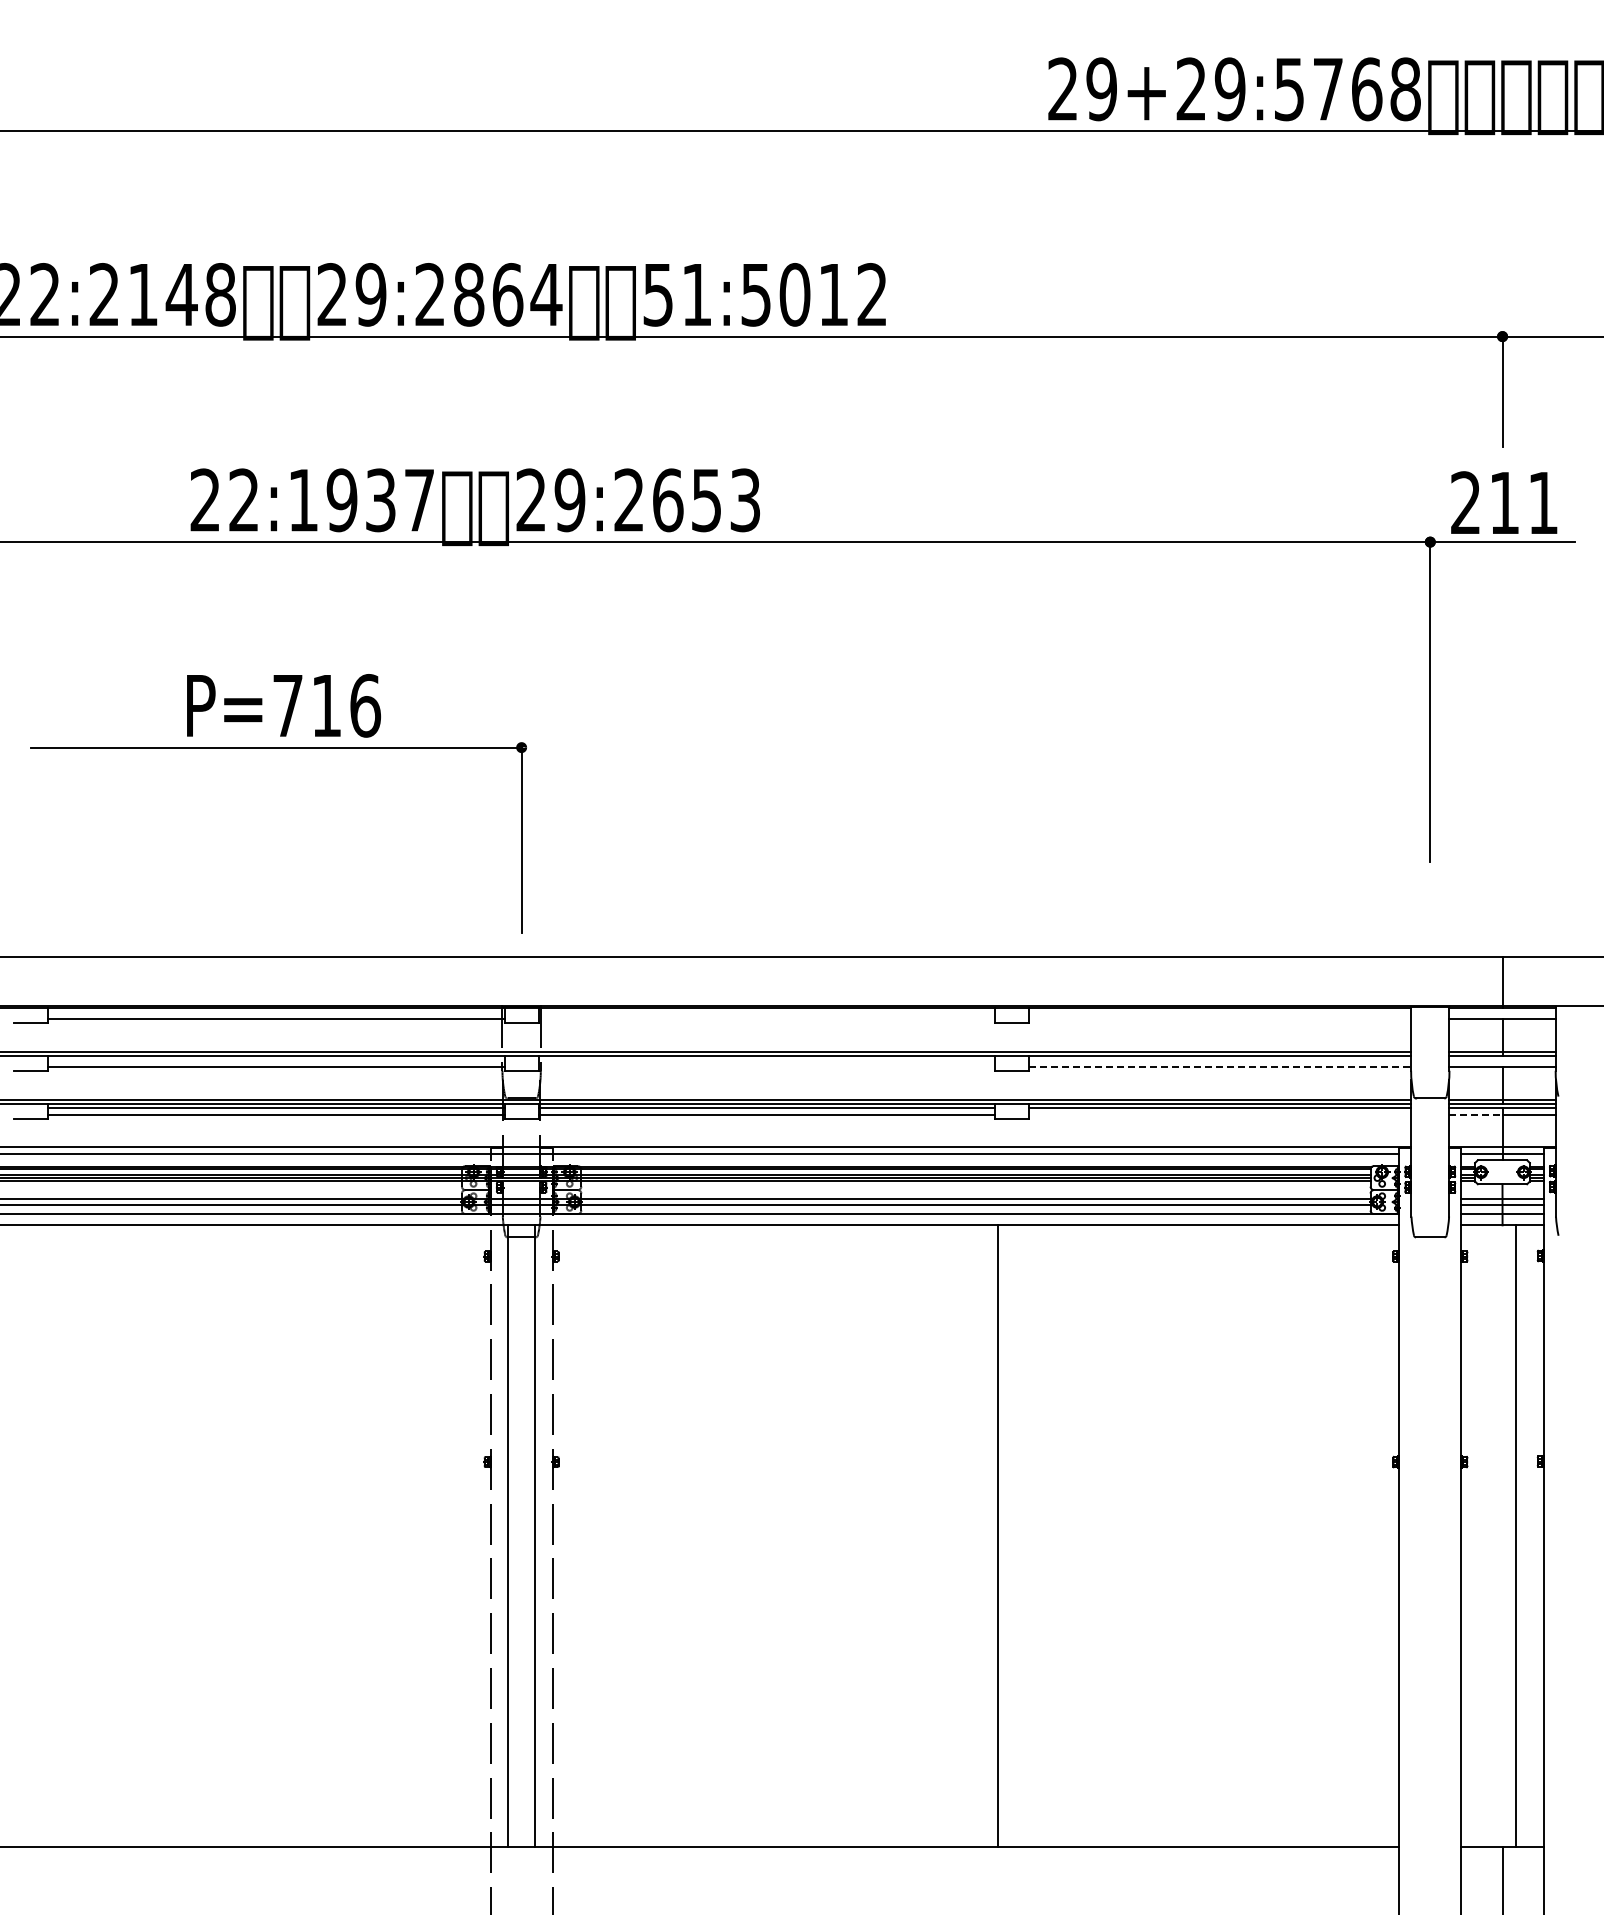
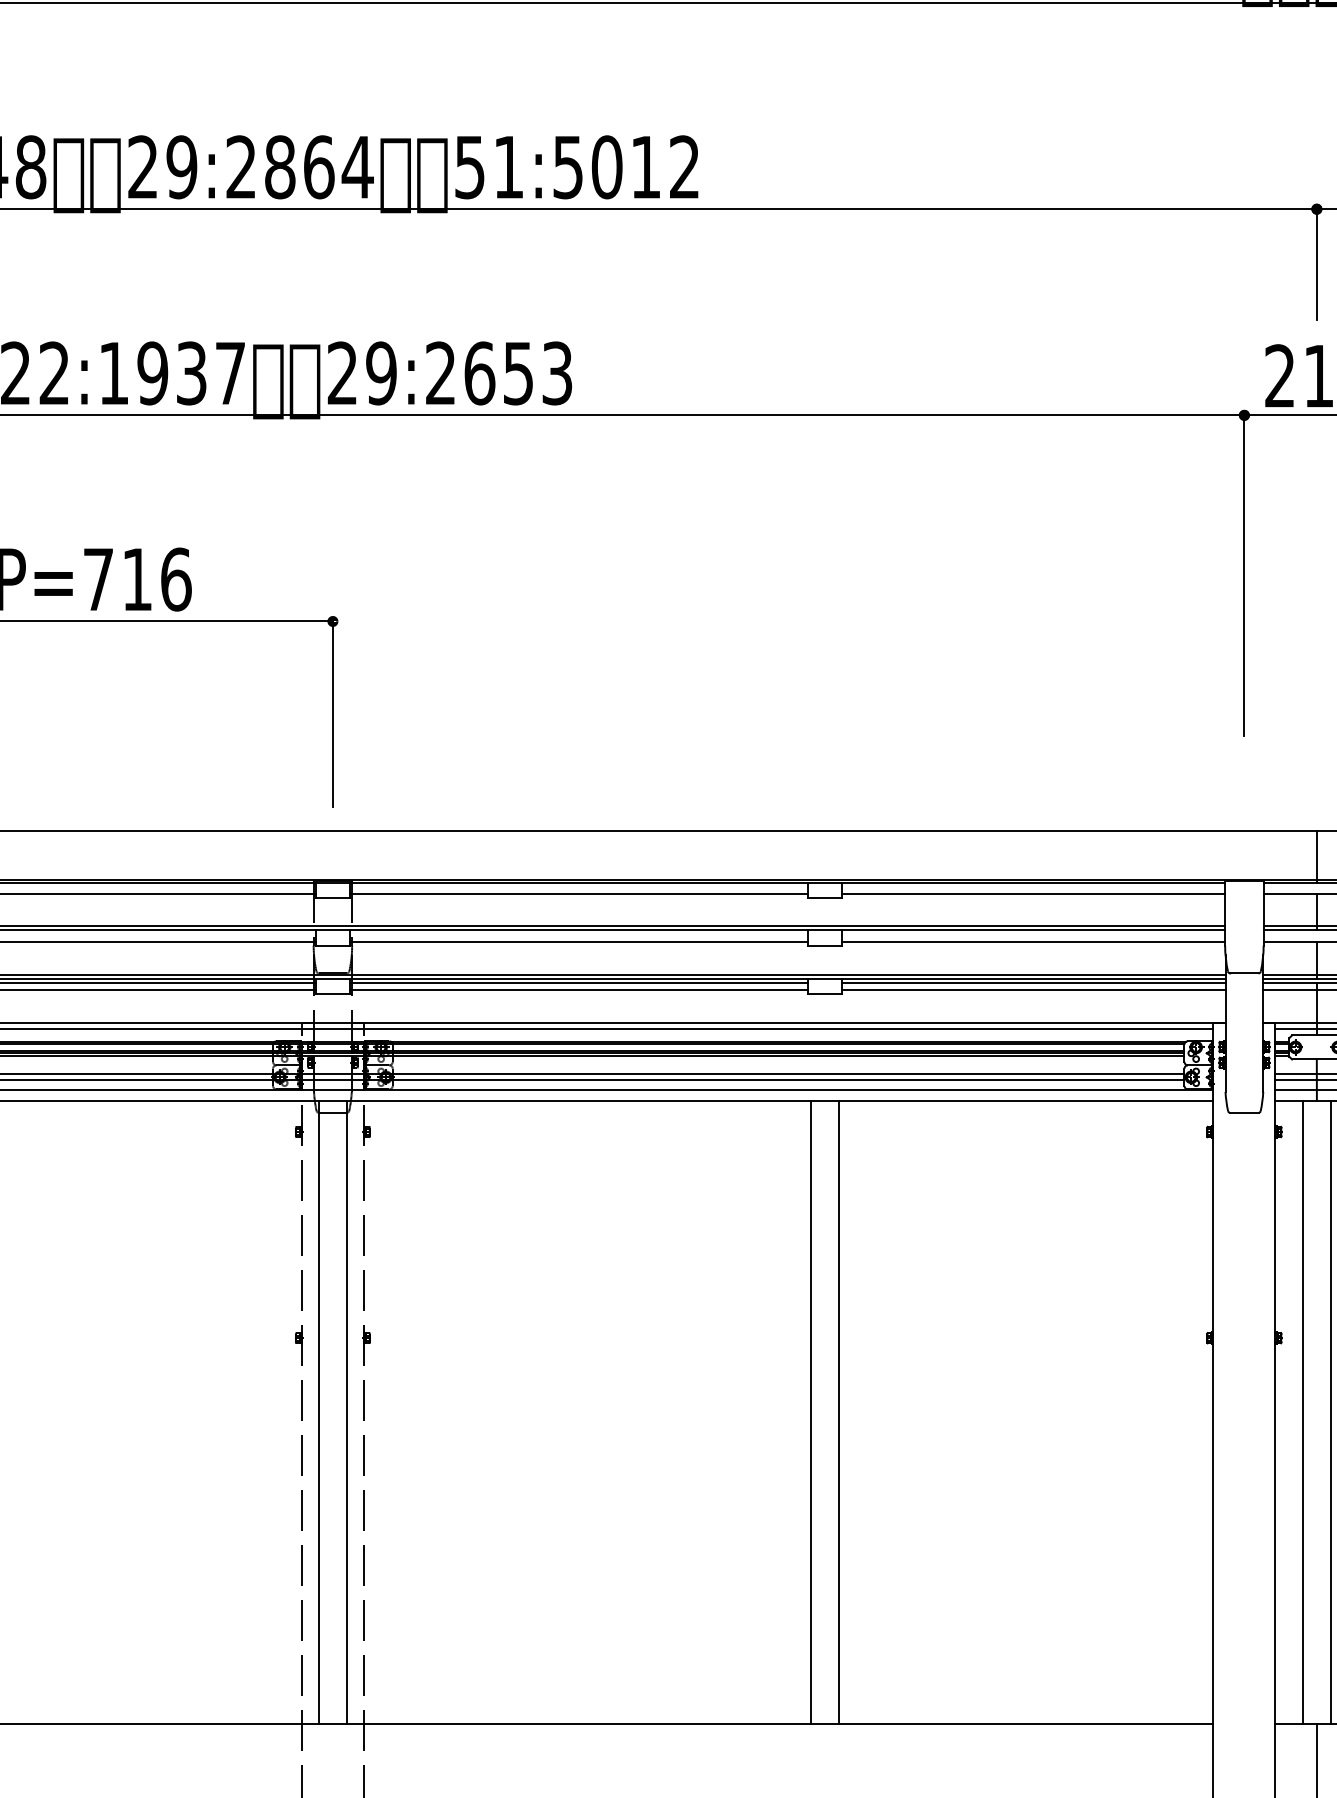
line: (766, 1019) -> (578, 894), added
line: (1220, 1019) -> (1033, 894), added
line: (766, 1067) -> (578, 942), added
line: (1220, 1067) -> (1033, 942), dashed -> solid
line: (1220, 1115) -> (1033, 990), added
line: (1475, 1115) -> (1289, 990), dashed -> solid
line: (1025, 1535) -> (838, 1411), added
line: (1488, 1535) -> (1302, 1411), added

